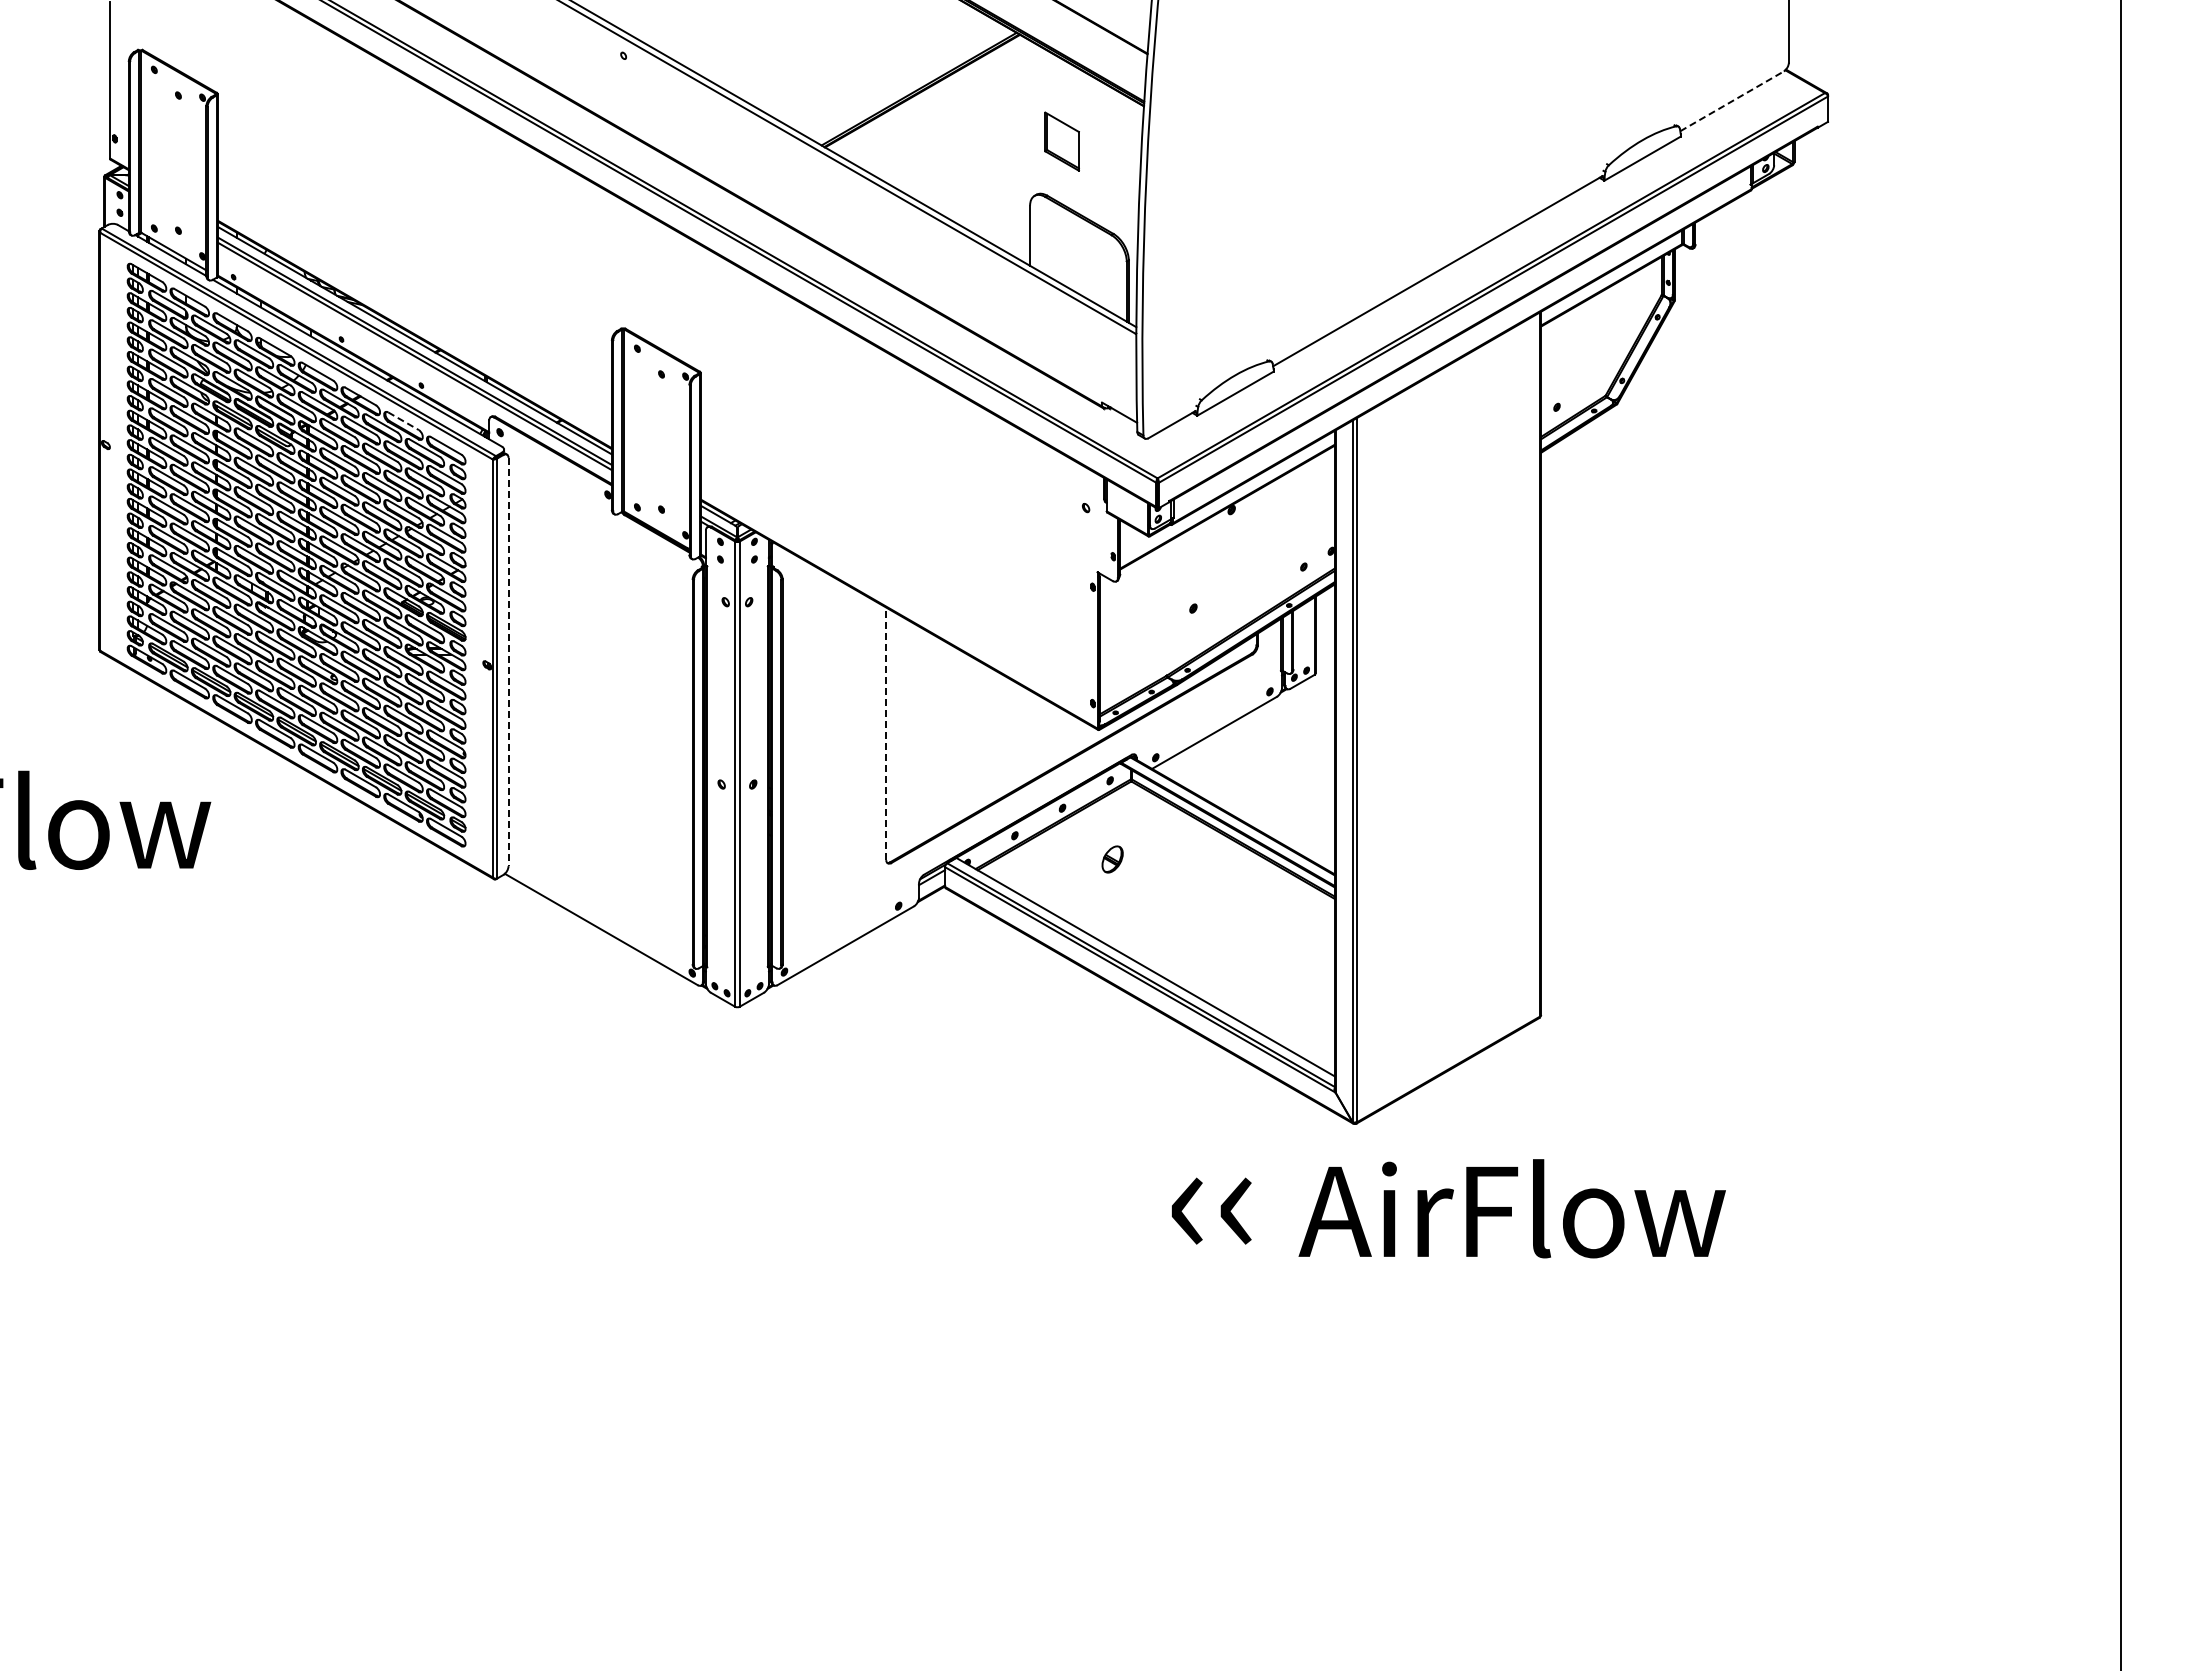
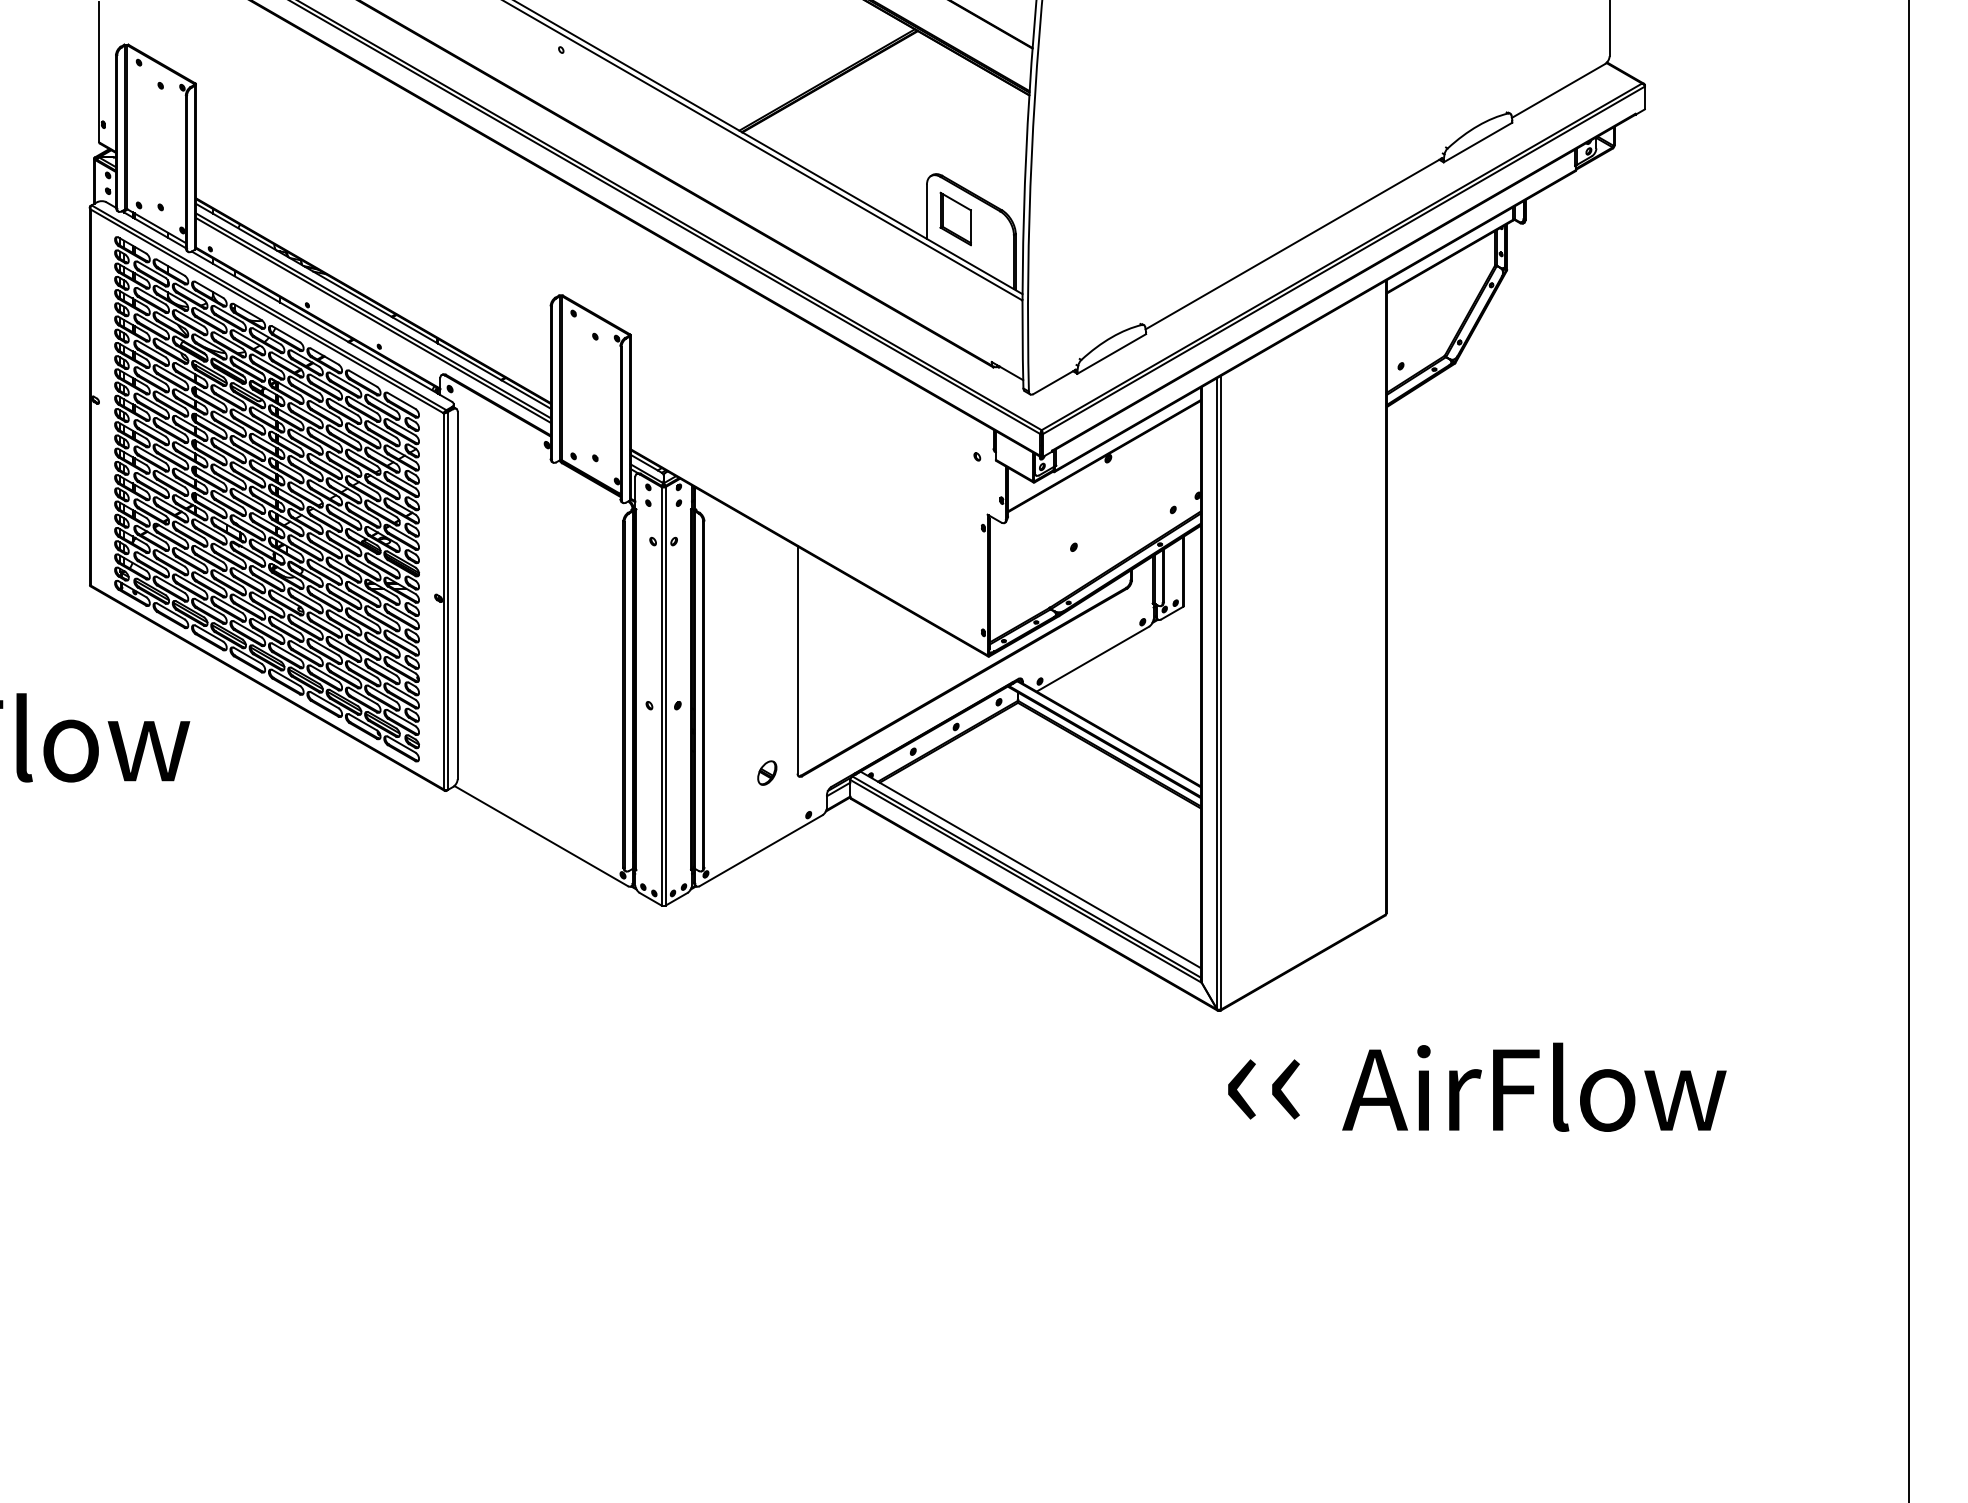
line: (1732, 101) -> (1558, 91), dashed -> solid
part: (1061, 141) -> (955, 218), moved
line: (403, 421) -> (363, 379), dashed -> solid
line: (508, 662) -> (457, 595), dashed -> solid
line: (886, 733) -> (797, 659), dashed -> solid
part: (1112, 859) -> (767, 773), moved
text: (1448, 1208) -> (1477, 1087), moved

